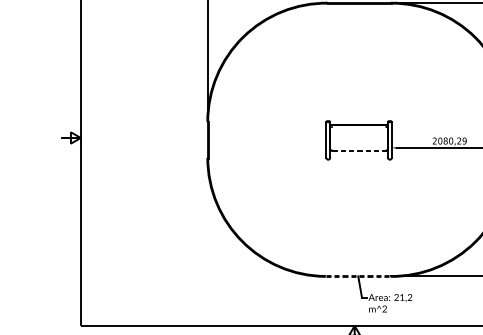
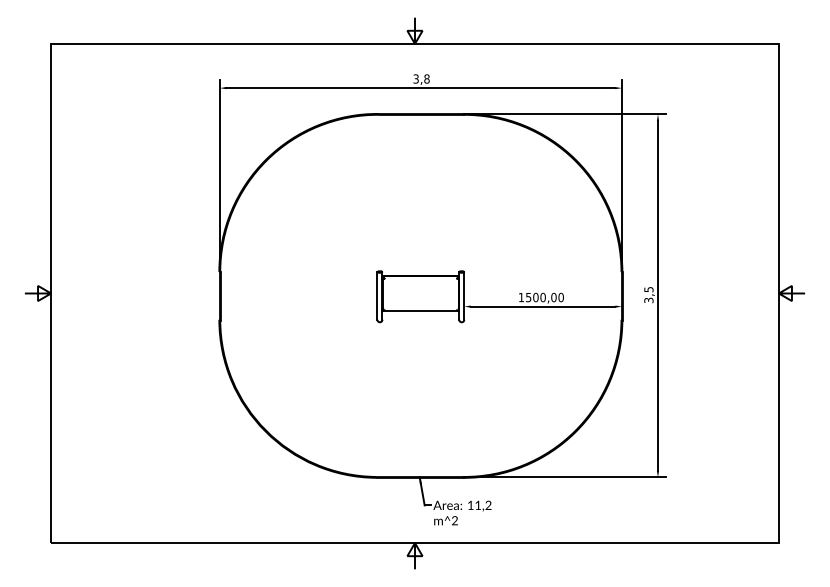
text: (449, 141) -> (540, 297), 2080,29 -> 1500,00
line: (358, 151) -> (420, 311), dashed -> solid
line: (358, 276) -> (420, 477), dashed -> solid
text: (396, 296) -> (470, 504), 21,2 -> 11,2

